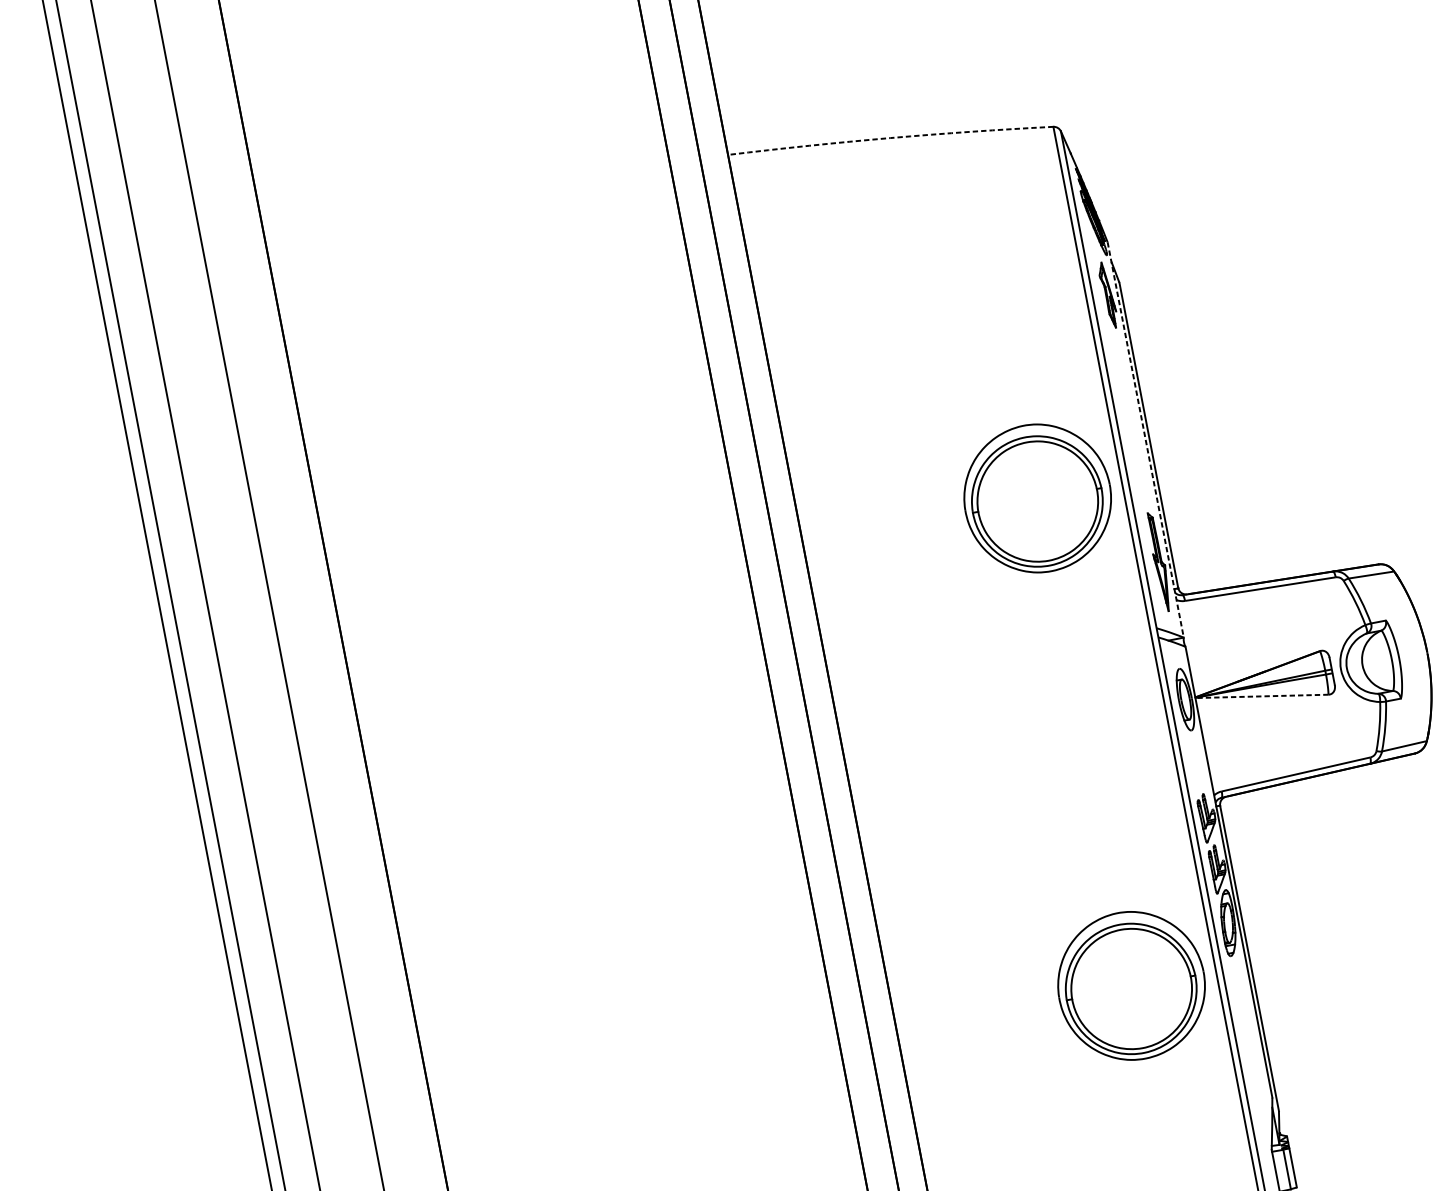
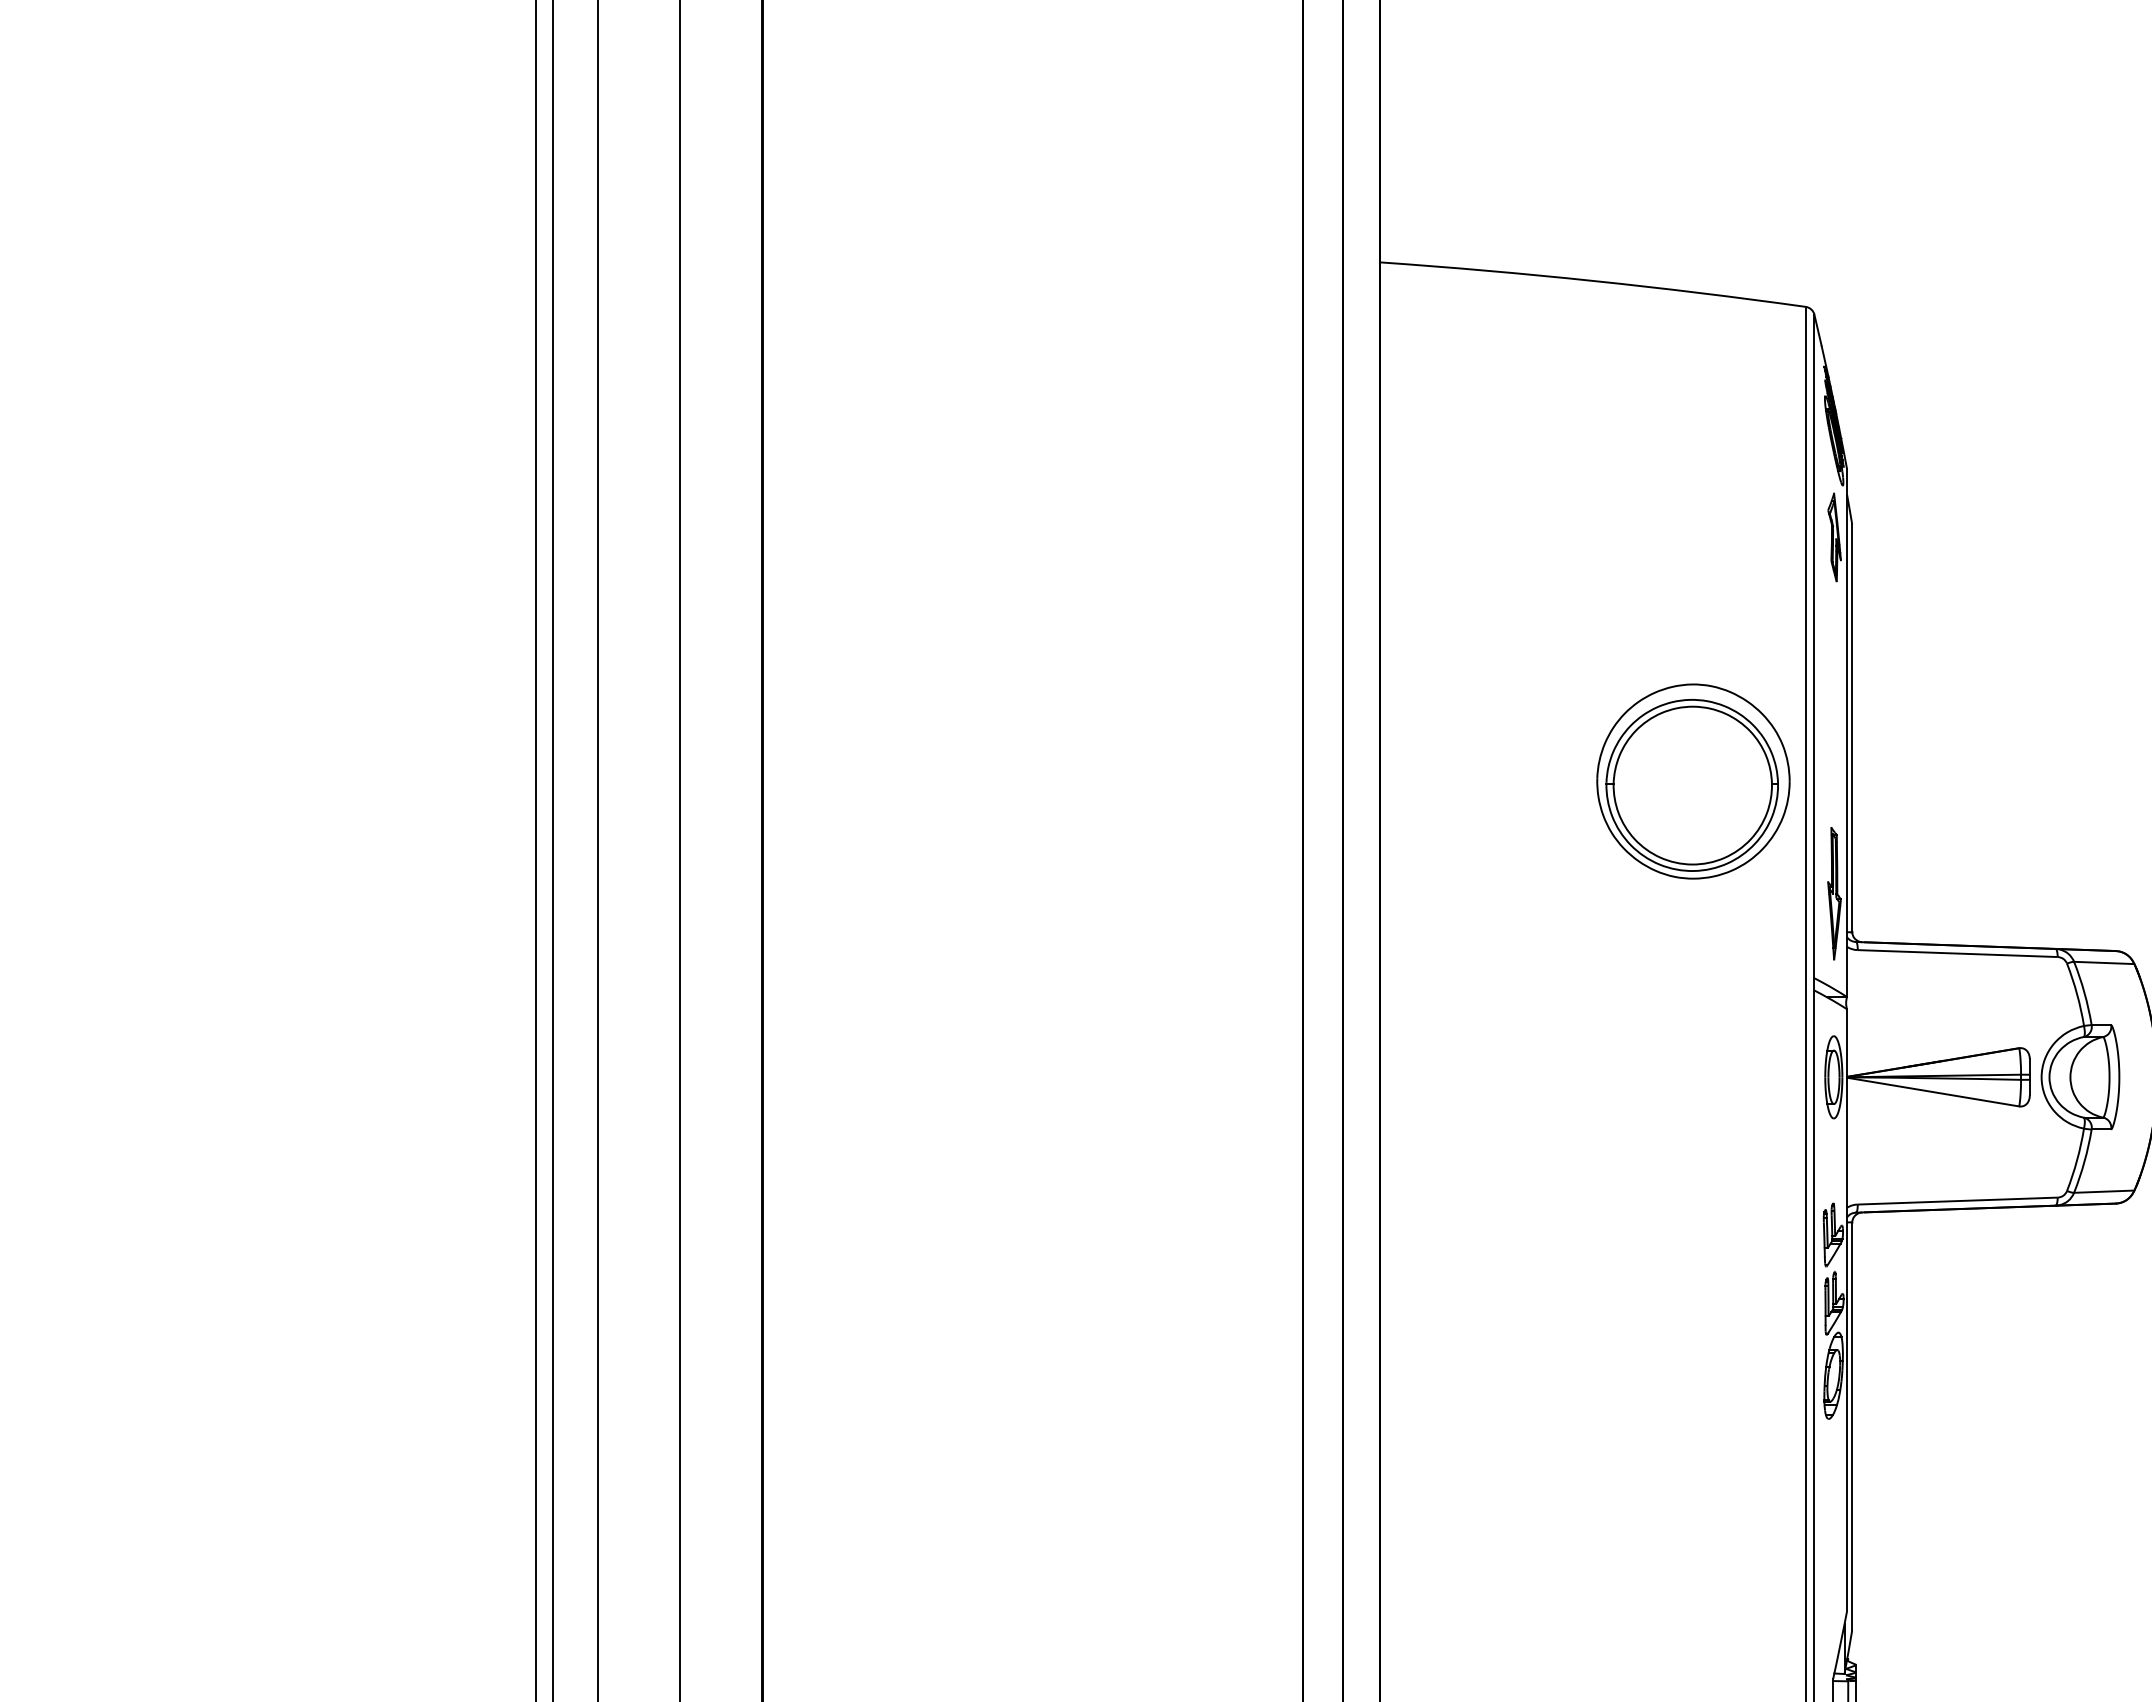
arc: (890, 137) -> (1593, 280), dashed -> solid
line: (1146, 440) -> (1847, 733), dashed -> solid
line: (1261, 696) -> (1932, 1092), dashed -> solid
part: (1131, 985) -> (1693, 1432), removed

